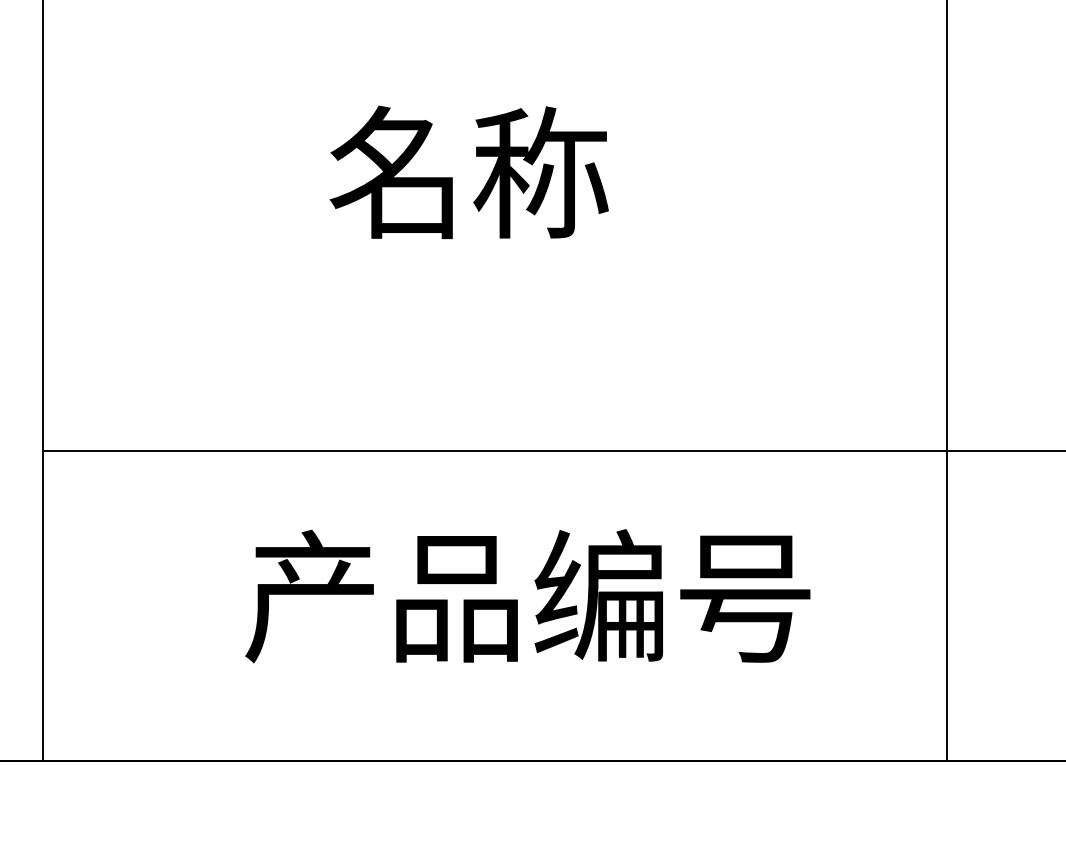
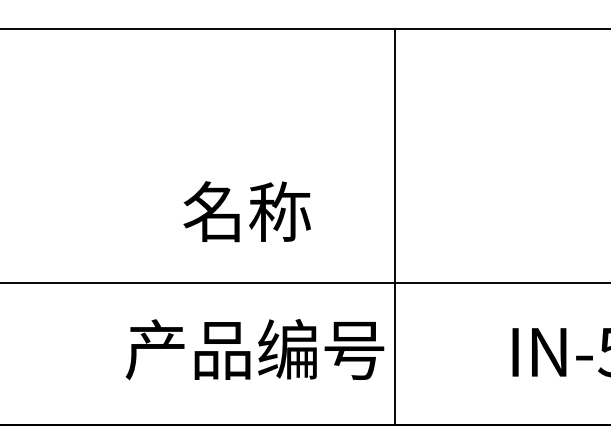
text: (467, 172) -> (246, 211), moved
text: (526, 596) -> (254, 349), moved

